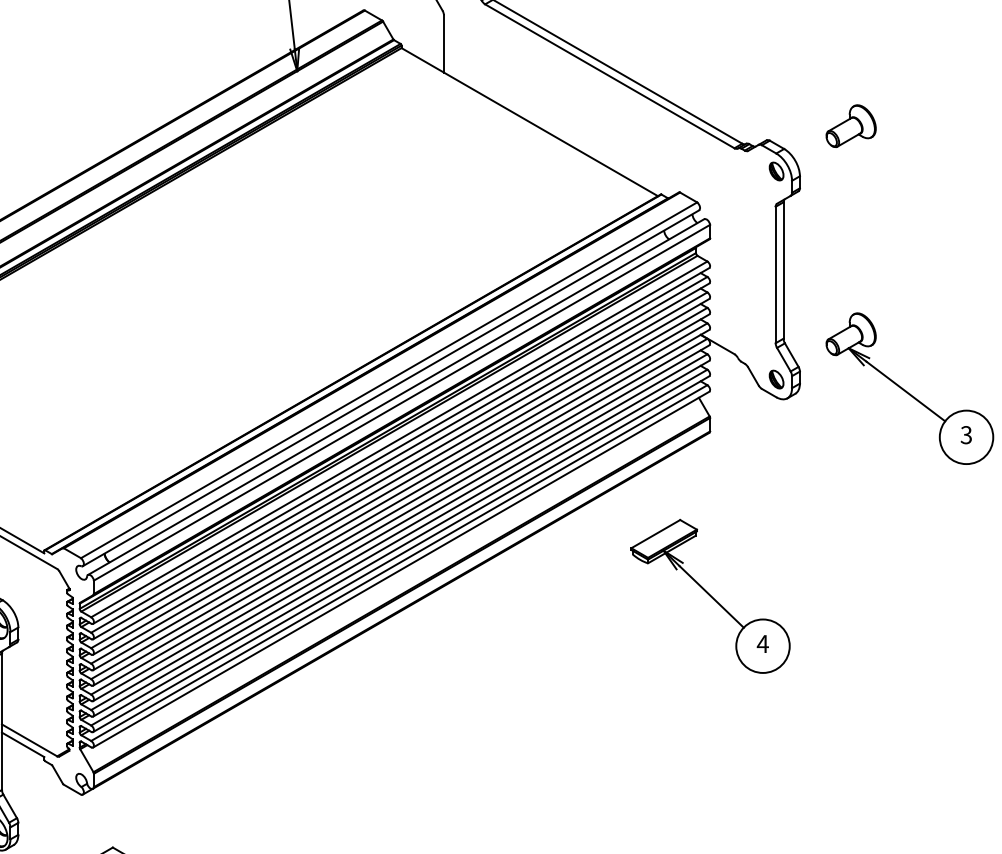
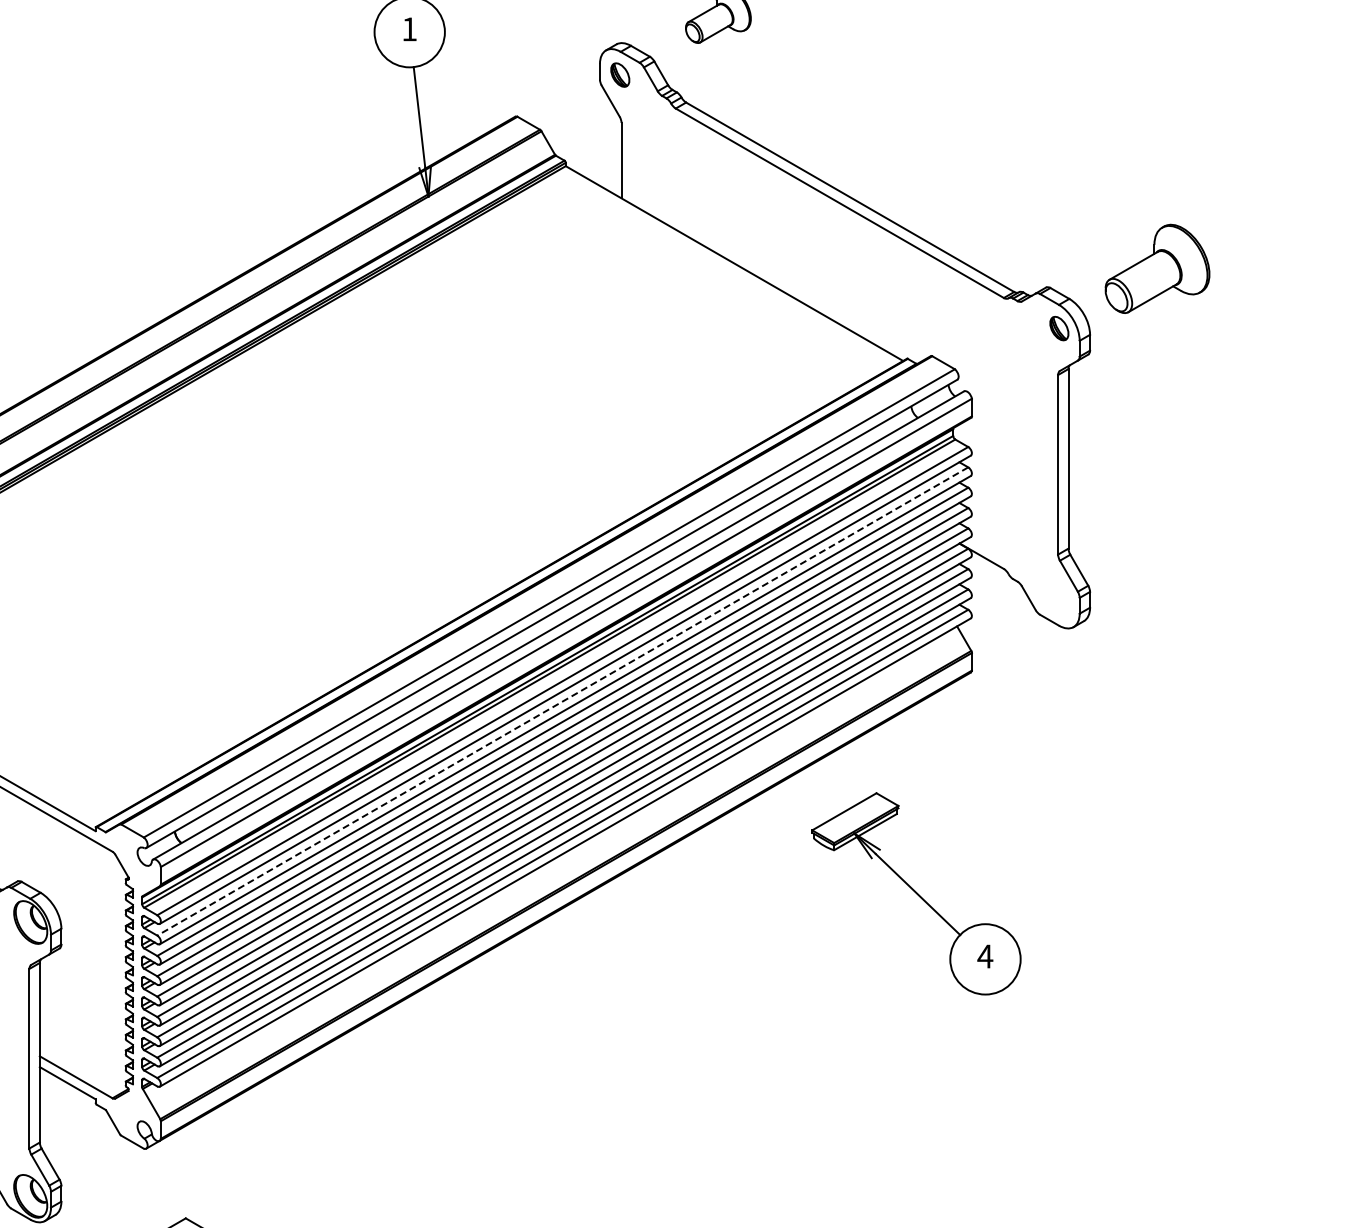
part: (851, 125) -> (1157, 268), size x1.6
part: (776, 379) -> (1059, 602), removed
part: (909, 388) -> (1234, 614), removed
line: (399, 454) -> (562, 701), solid -> dashed
part: (710, 596) -> (916, 893), moved

